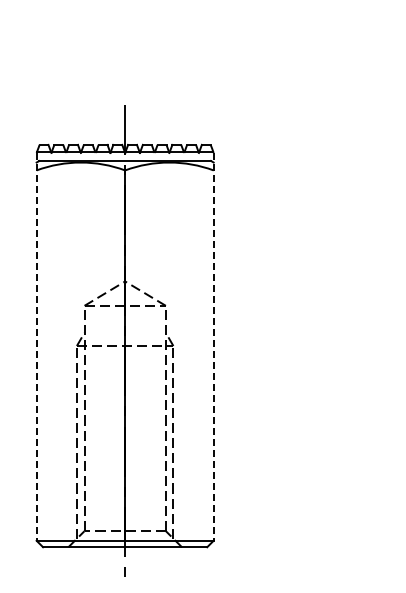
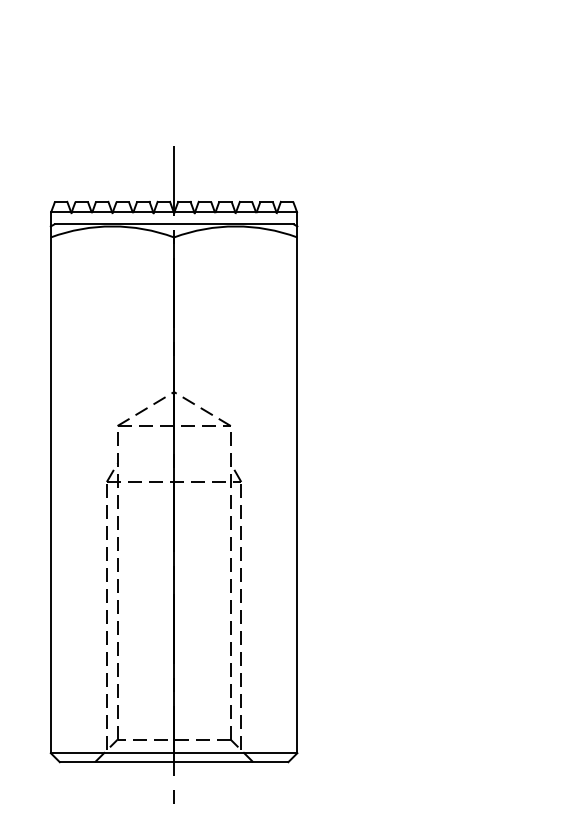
line: (36, 346) -> (50, 482), dashed -> solid
line: (213, 346) -> (297, 482), dashed -> solid

